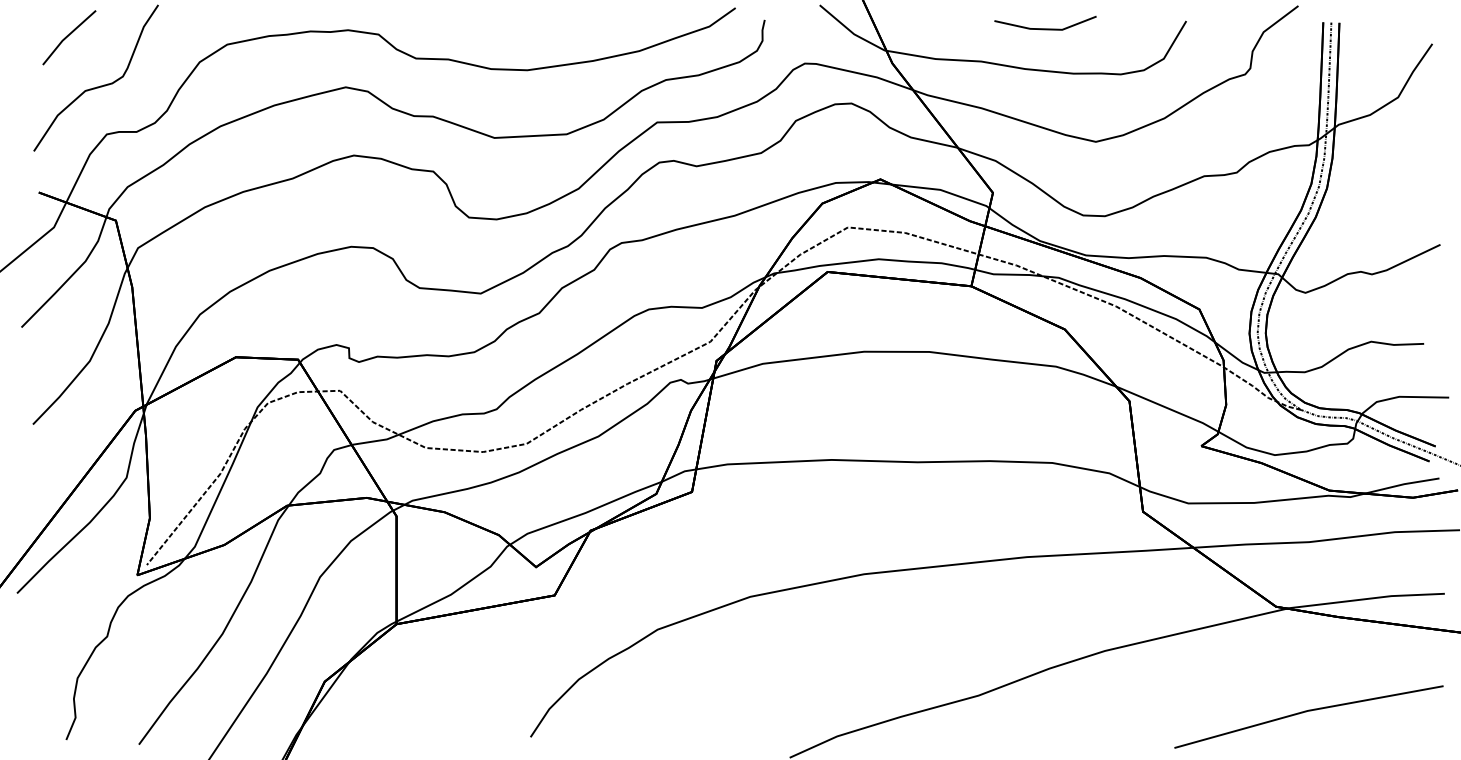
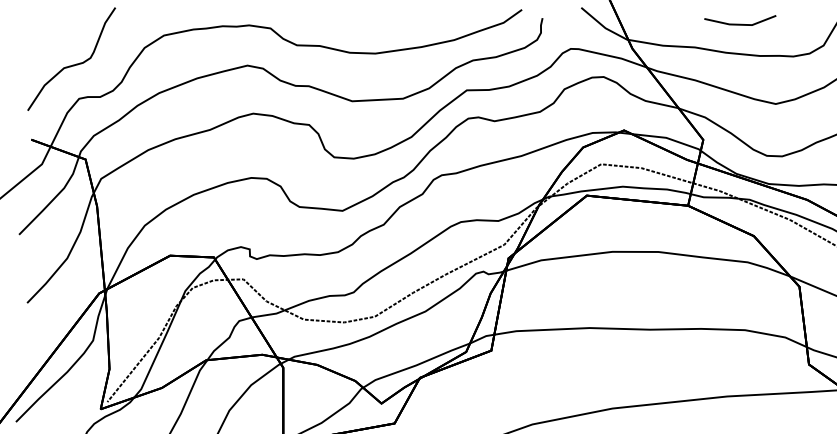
part: (69, 37) -> (52, 30), removed

